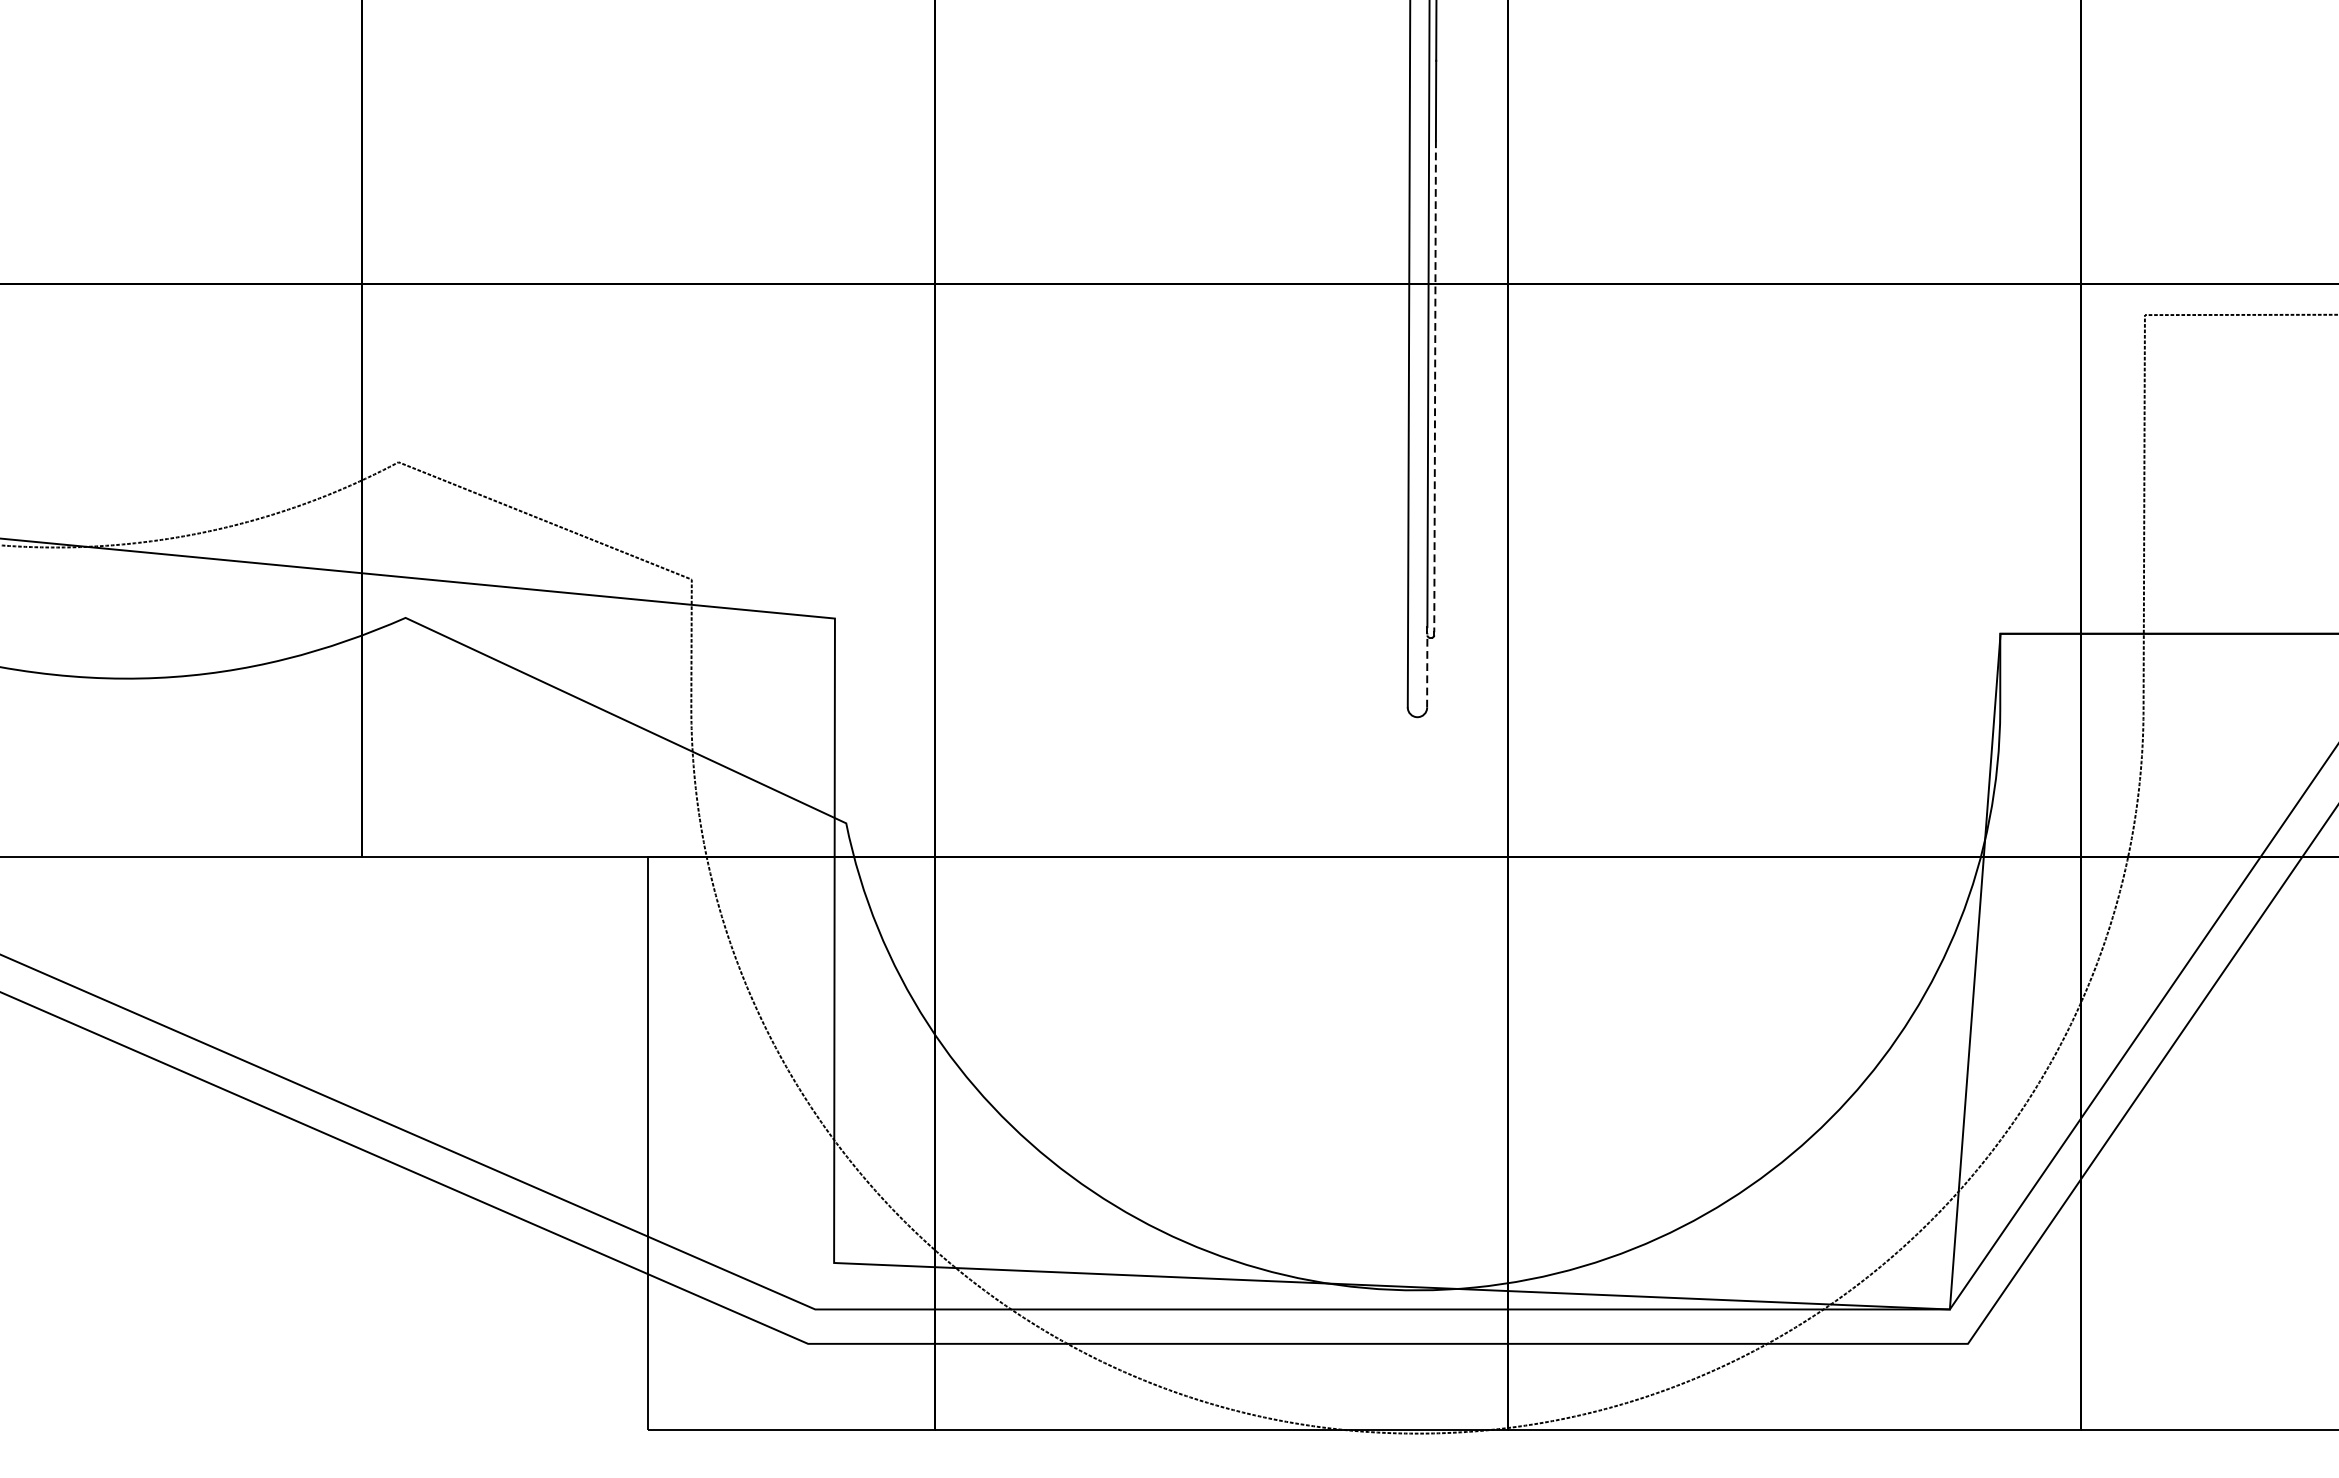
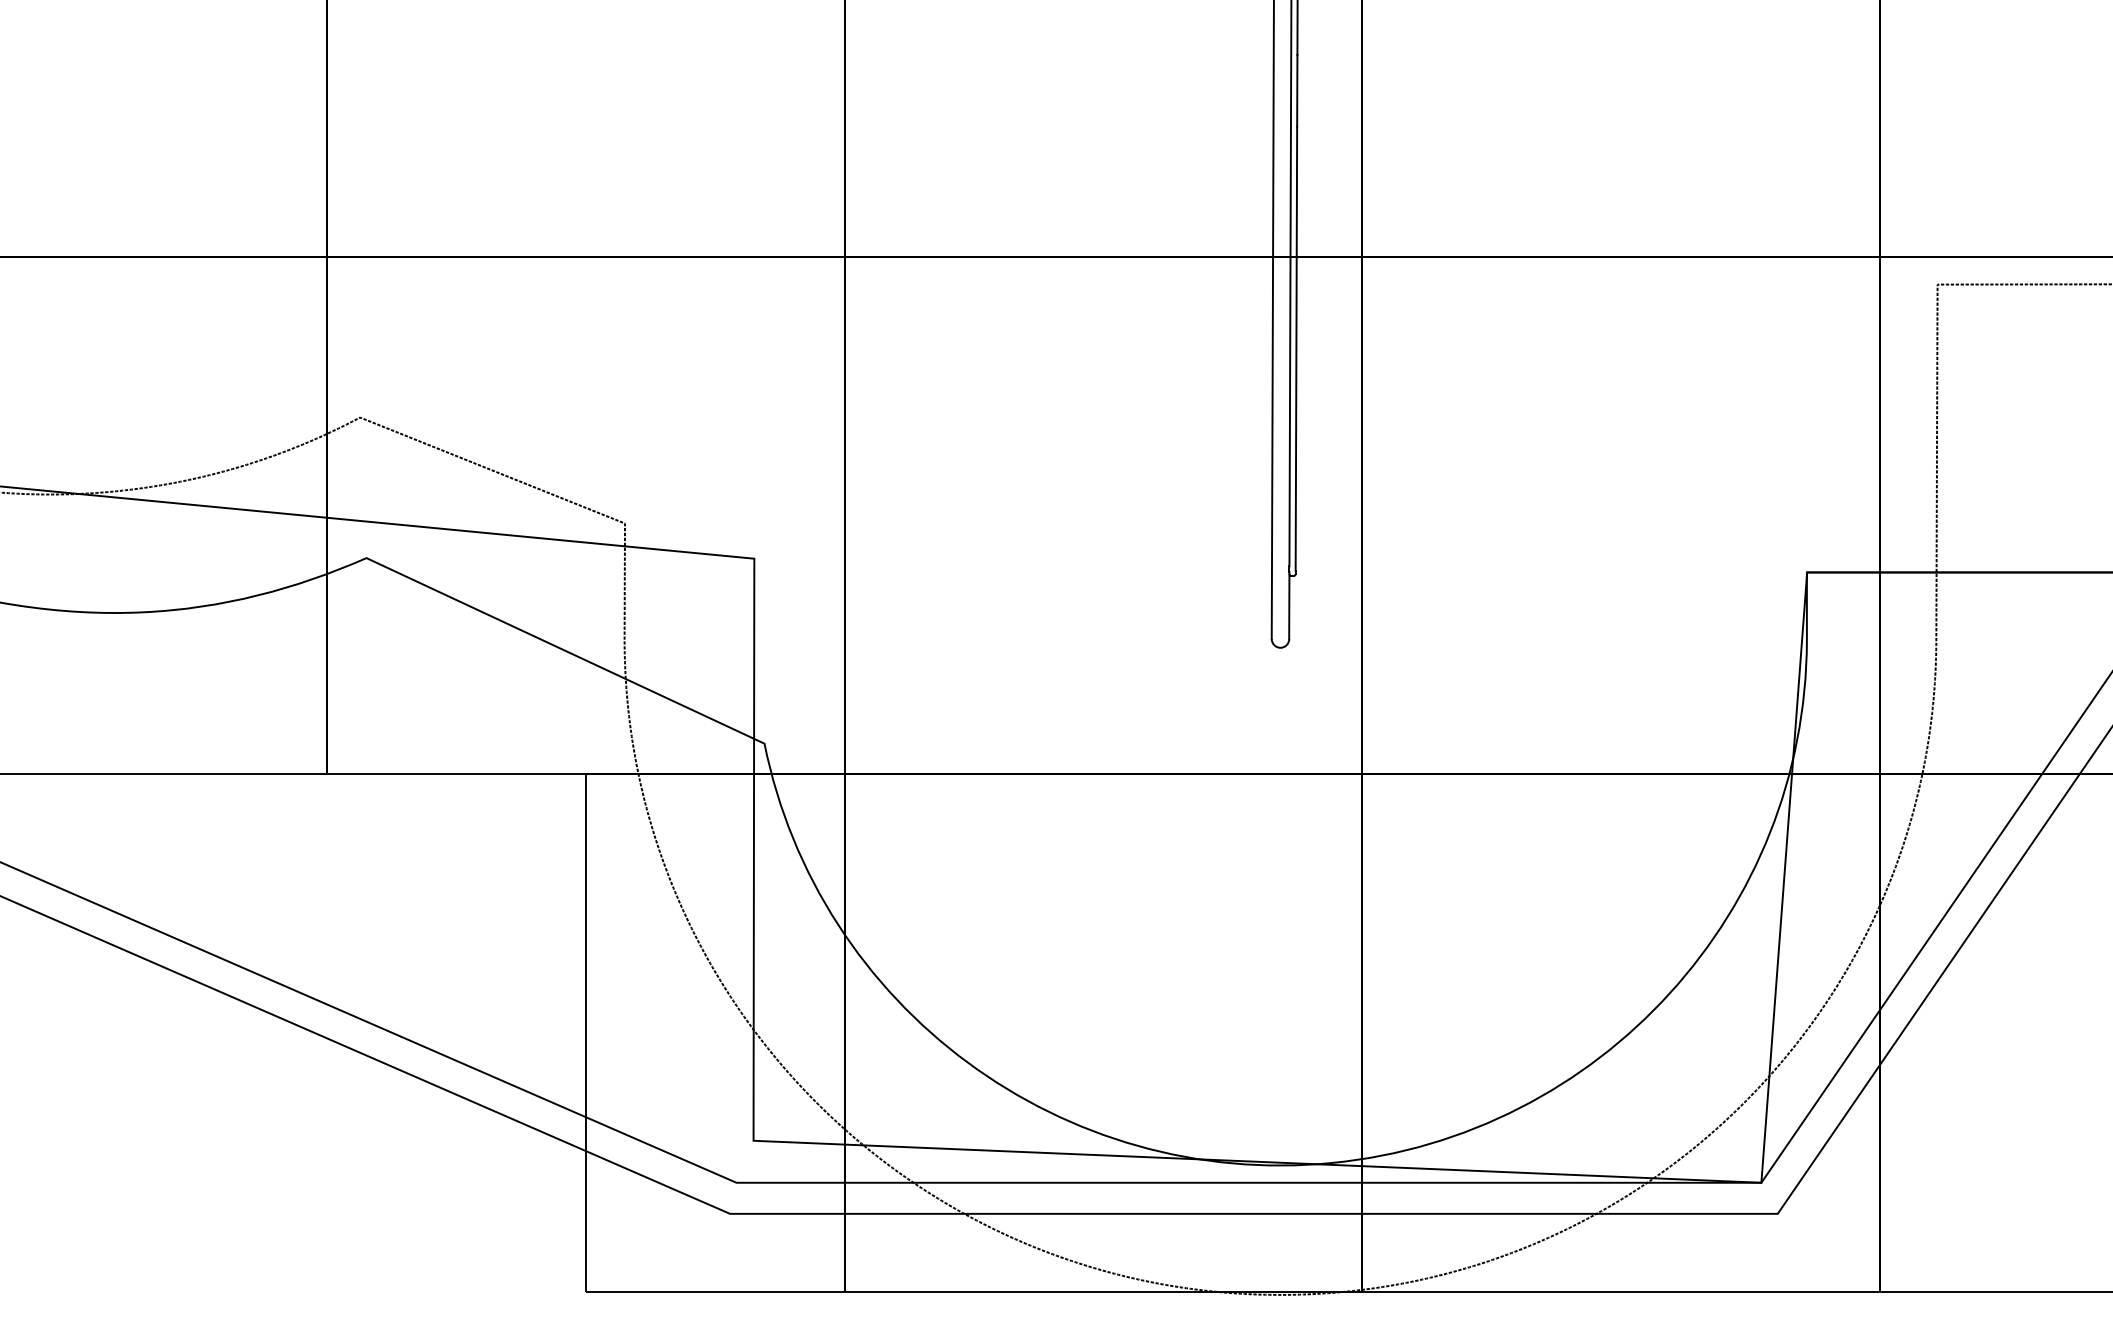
line: (1435, 386) -> (1296, 349), dashed -> solid
line: (1427, 670) -> (1289, 605), dashed -> solid

